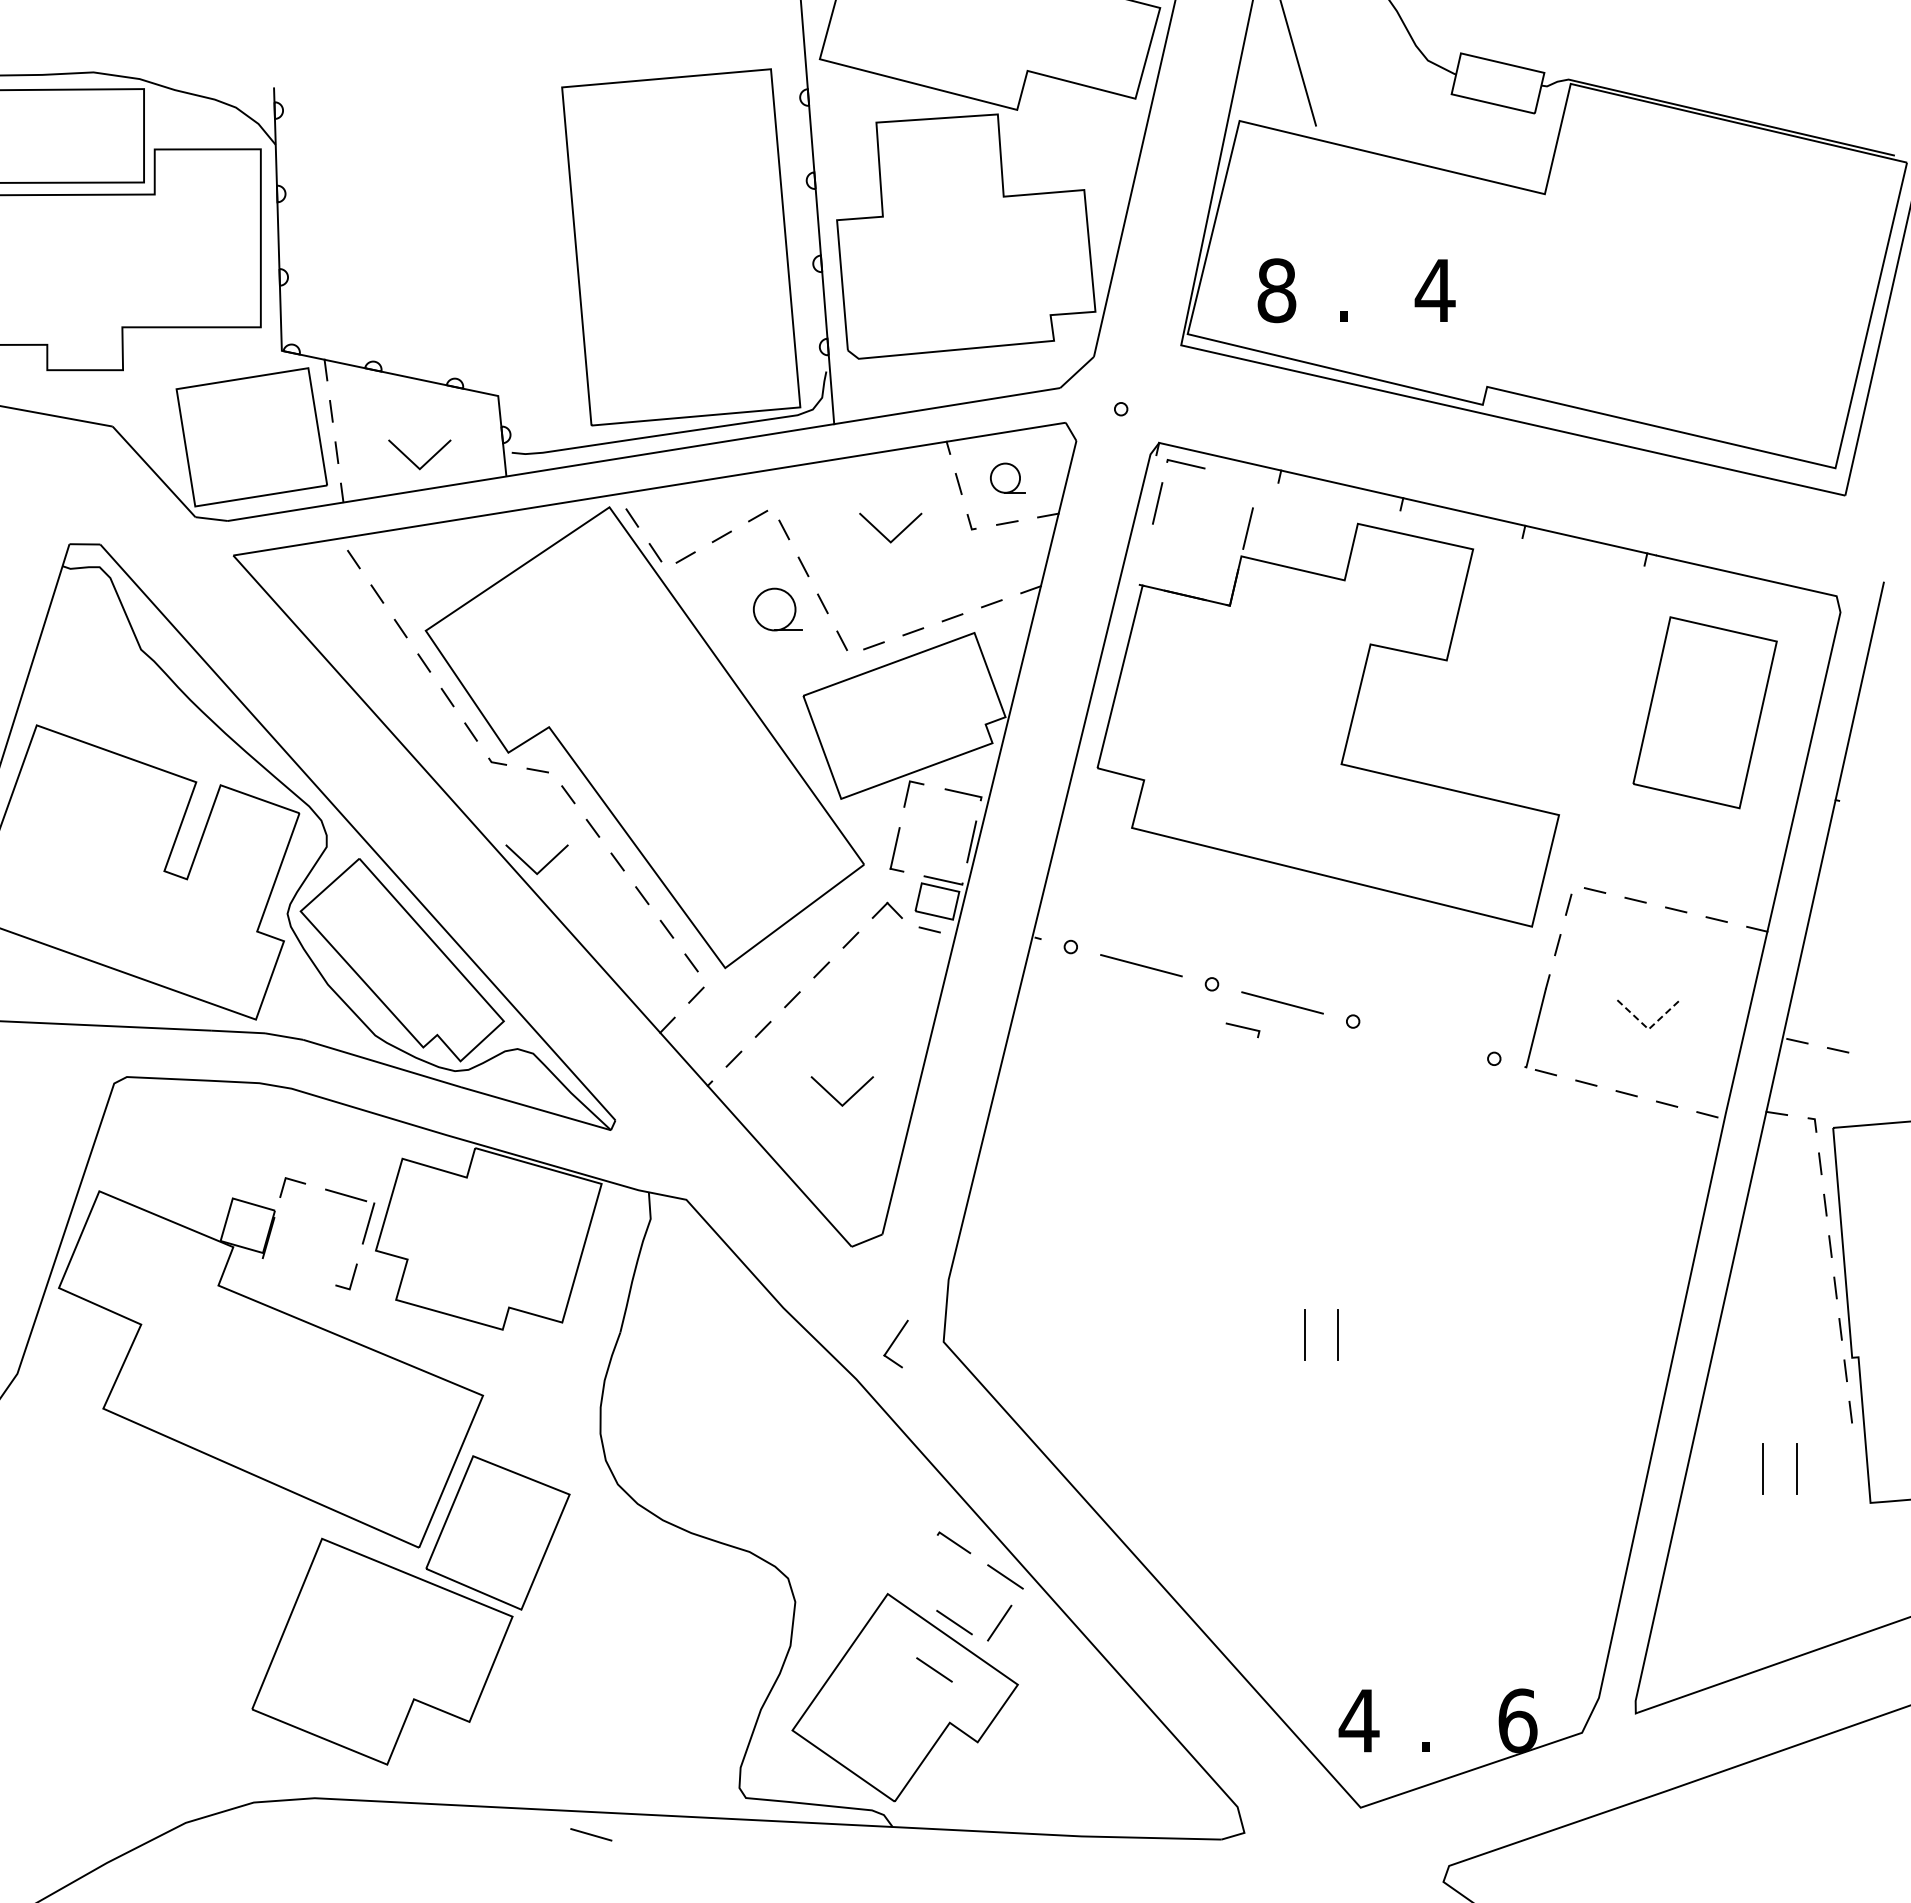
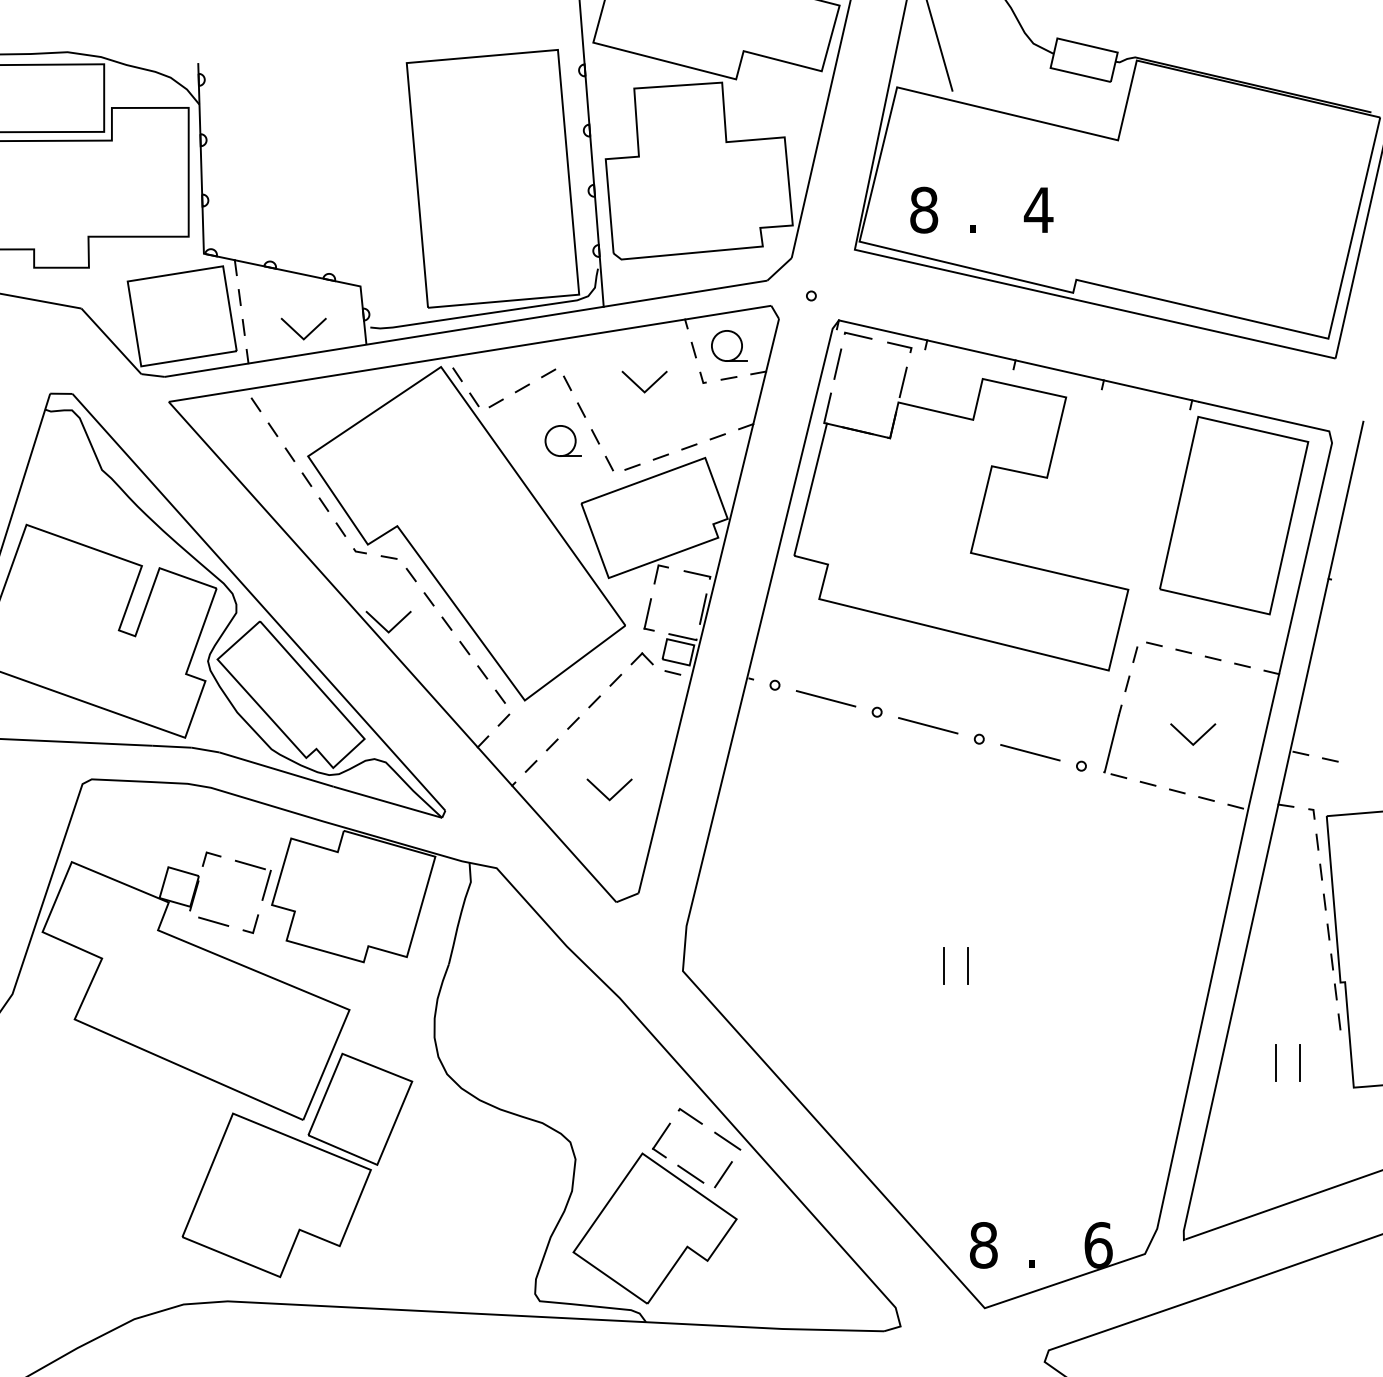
part: (1007, 477) -> (729, 345), size x1.43
line: (1143, 564) -> (827, 408), added
part: (1704, 712) -> (1233, 515), size x1.43
line: (1242, 1028) -> (899, 346), moved
line: (1648, 1029) -> (1193, 744), dashed -> solid
line: (1423, 1039) -> (1030, 752), added
part: (895, 1343) -> (661, 1140), moved
line: (934, 1669) -> (676, 1208), removed
text: (1358, 1720) -> (983, 1245), 4 -> 8
line: (591, 1834) -> (213, 921), moved

